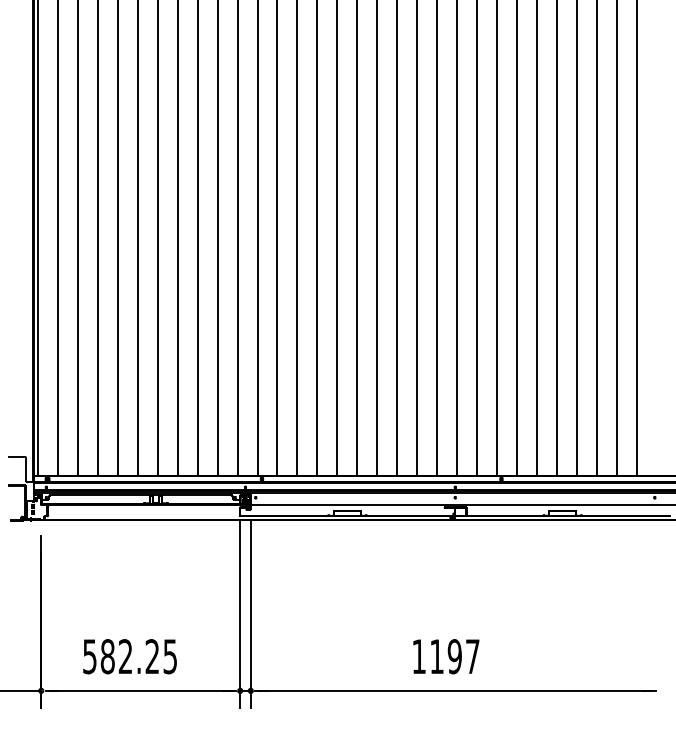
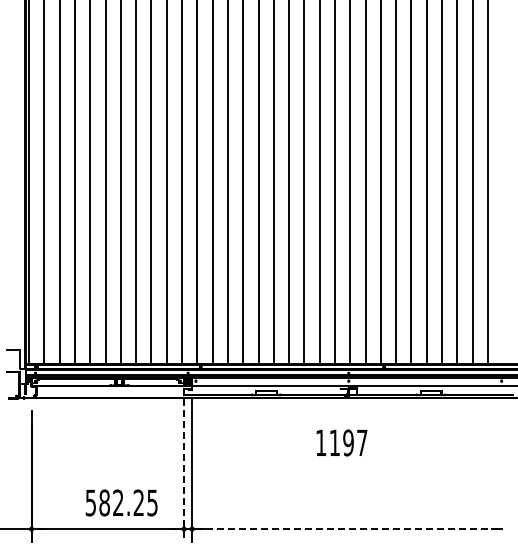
line: (240, 614) -> (184, 470), solid -> dashed
text: (129, 656) -> (121, 502), moved
text: (445, 656) -> (341, 442), moved
line: (454, 691) -> (348, 529), solid -> dashed

